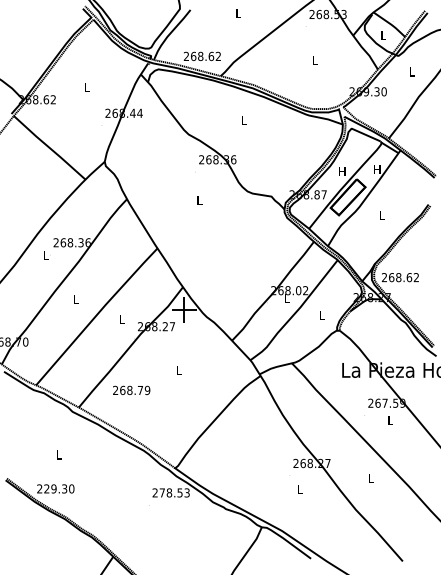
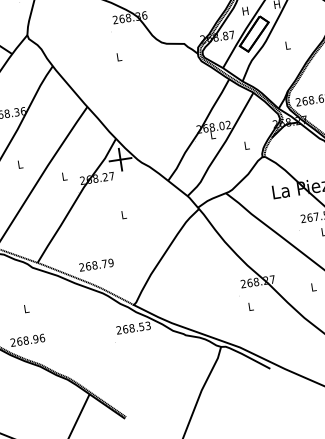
text: (131, 389) -> (96, 264), moved
text: (59, 488) -> (31, 339), 229.30 -> 268.96
text: (162, 492) -> (125, 328), 278.53 -> 268.53

